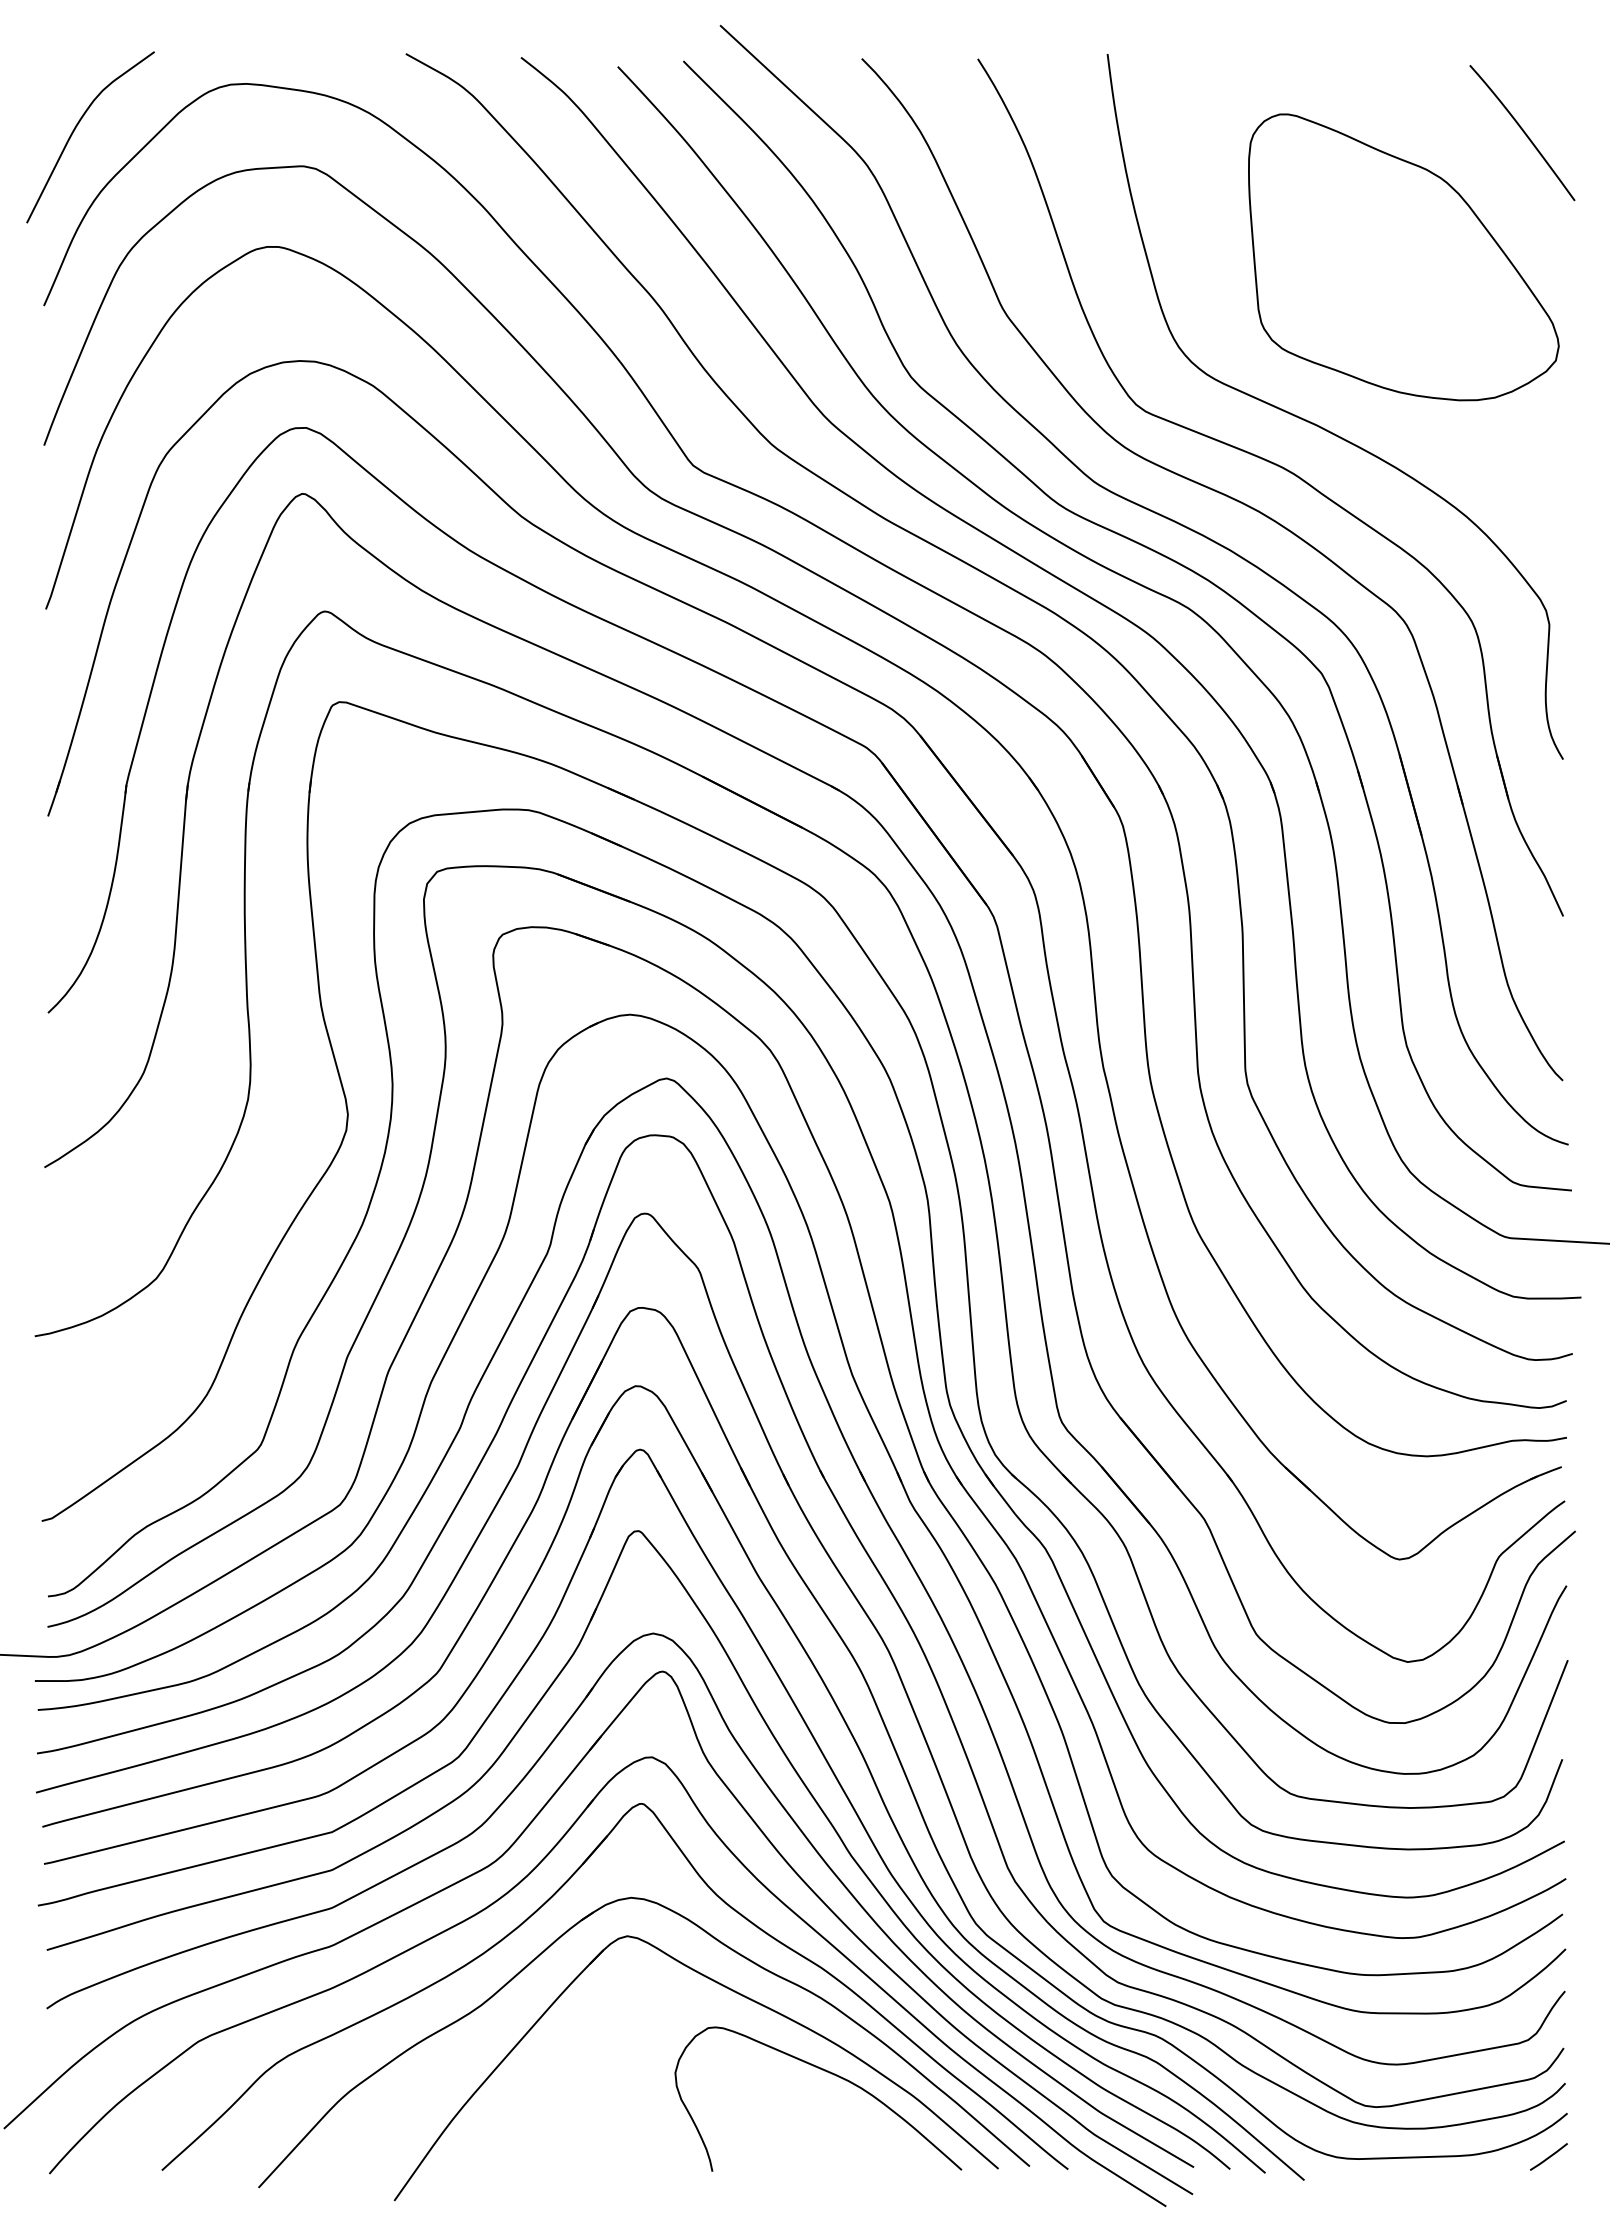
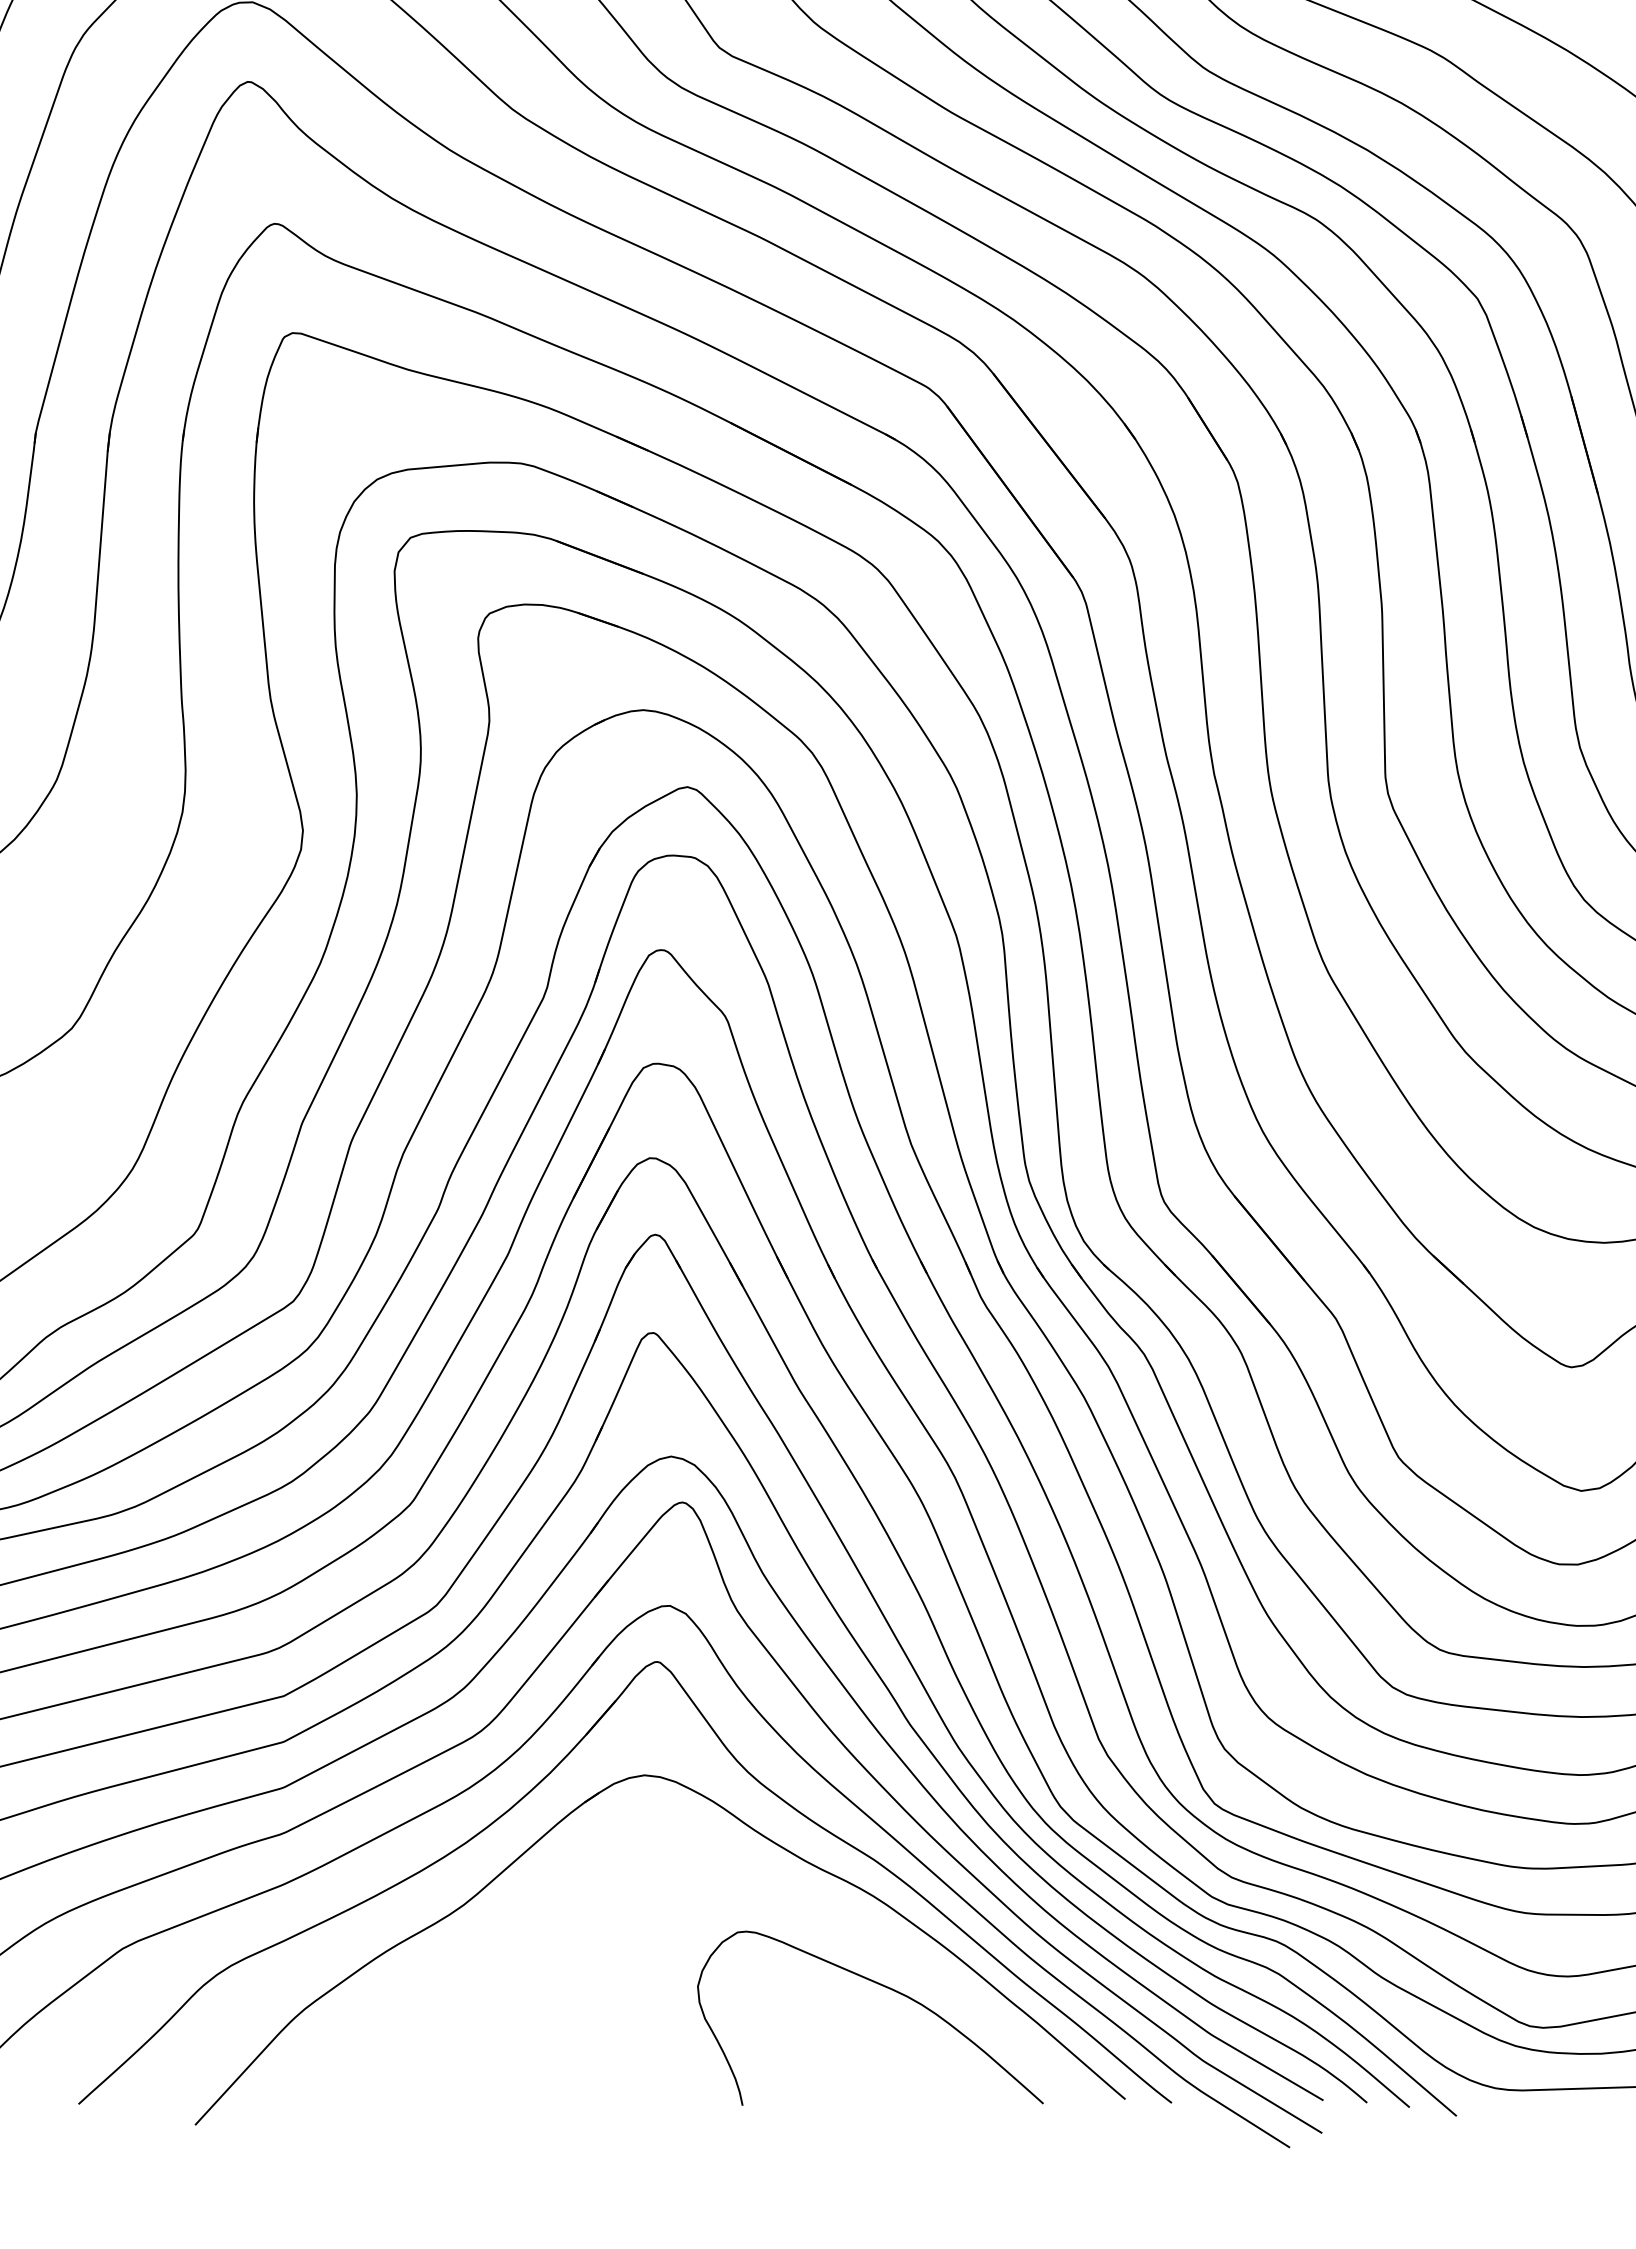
part: (734, 1992) -> (769, 1889), removed

